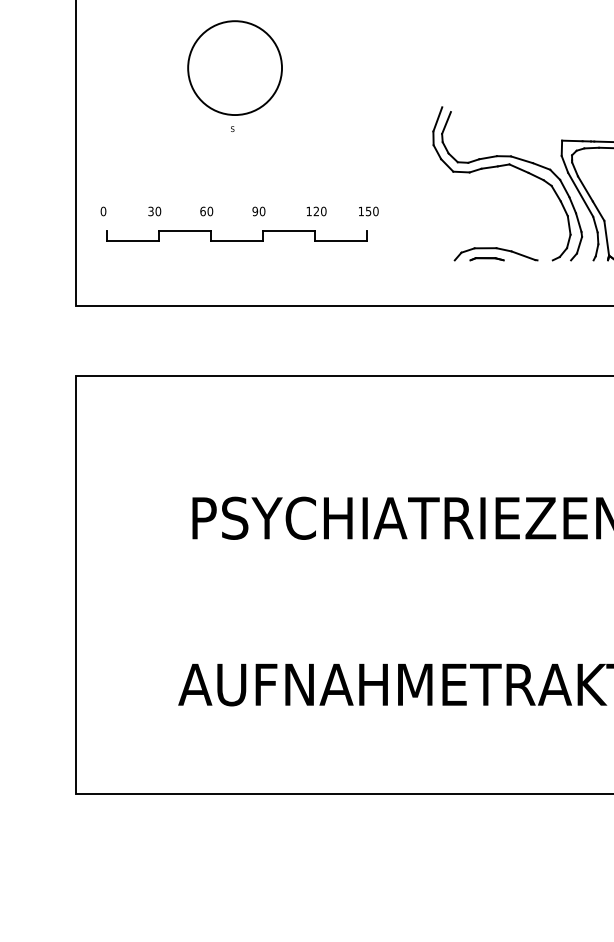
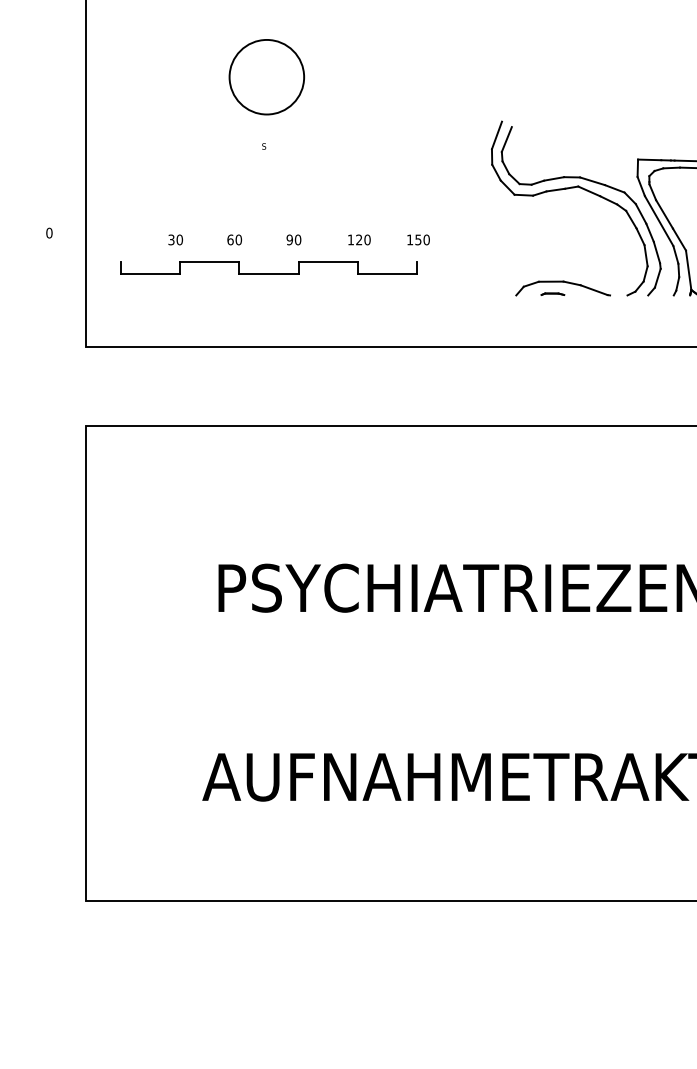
circle: (235, 68) -> (267, 77), size x0.7
text: (103, 211) -> (49, 233), moved
part: (486, 259) -> (552, 294), size x0.6

